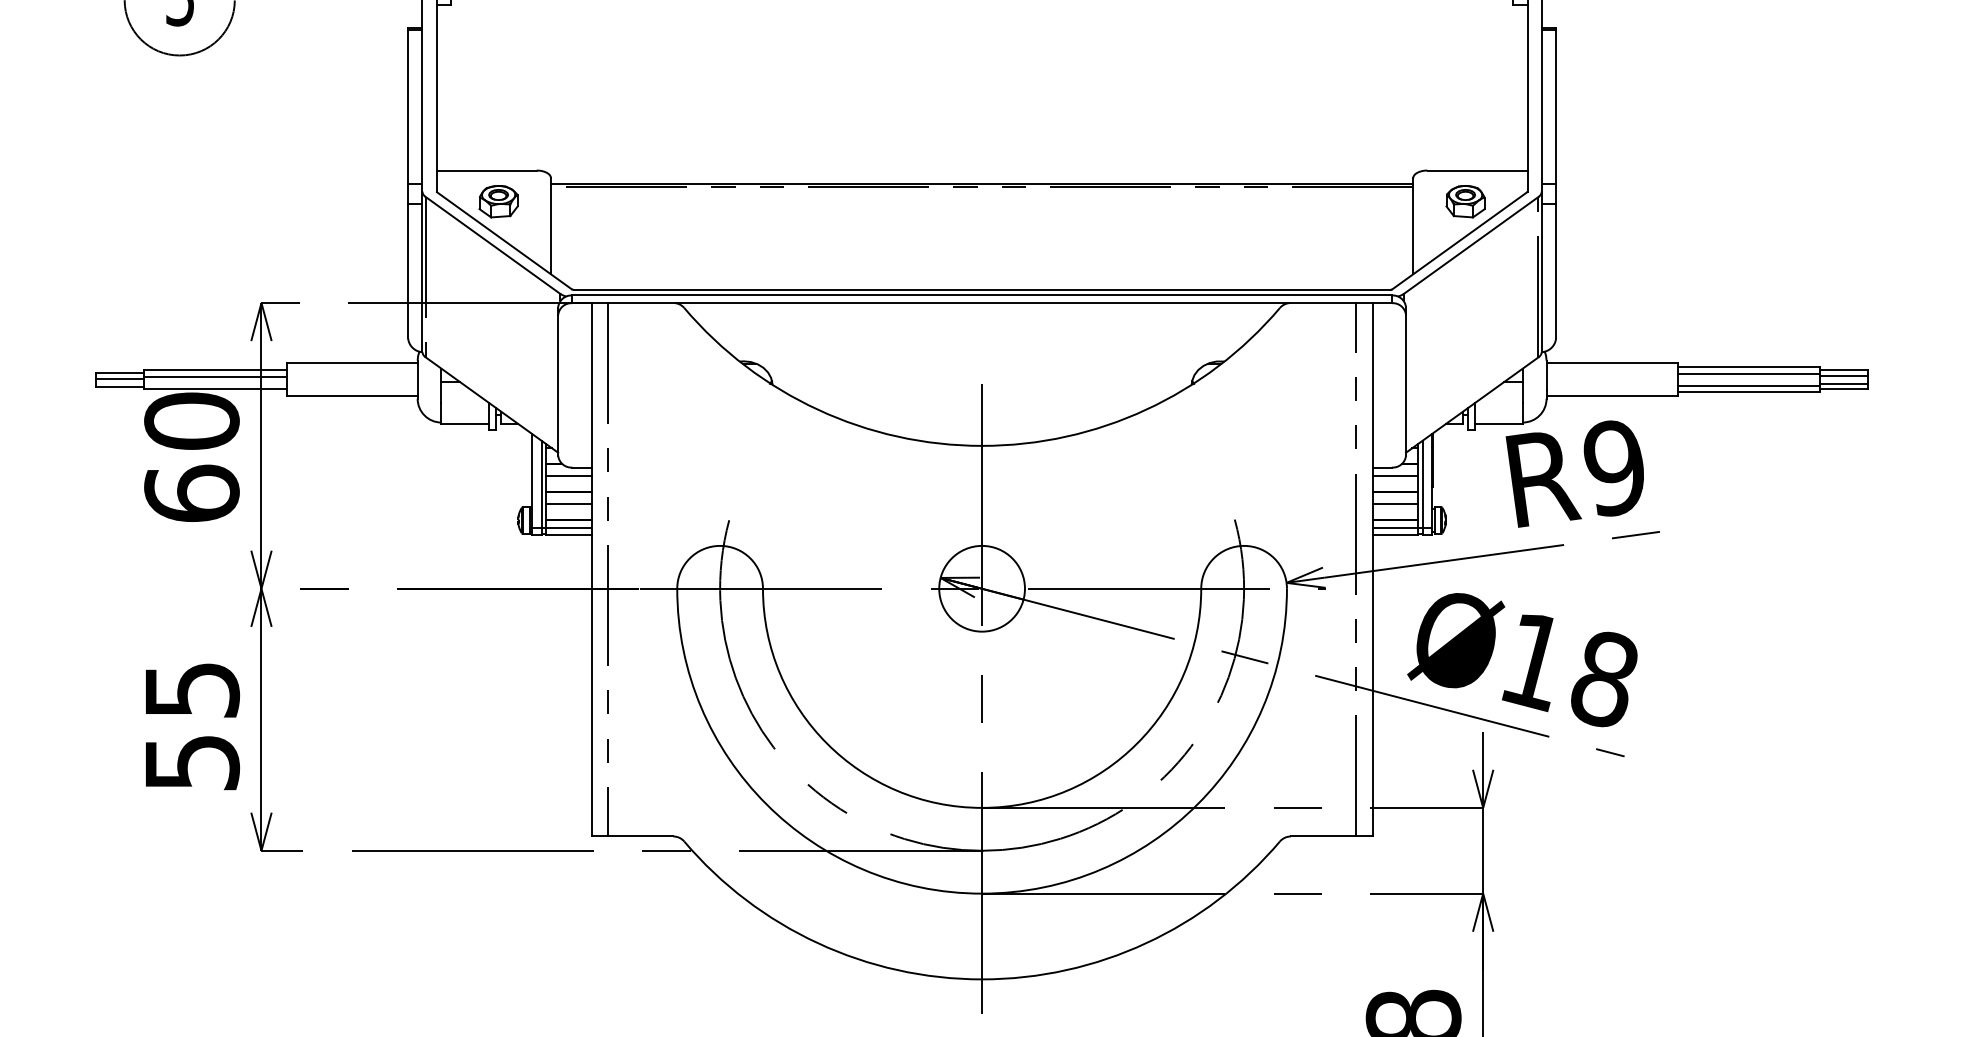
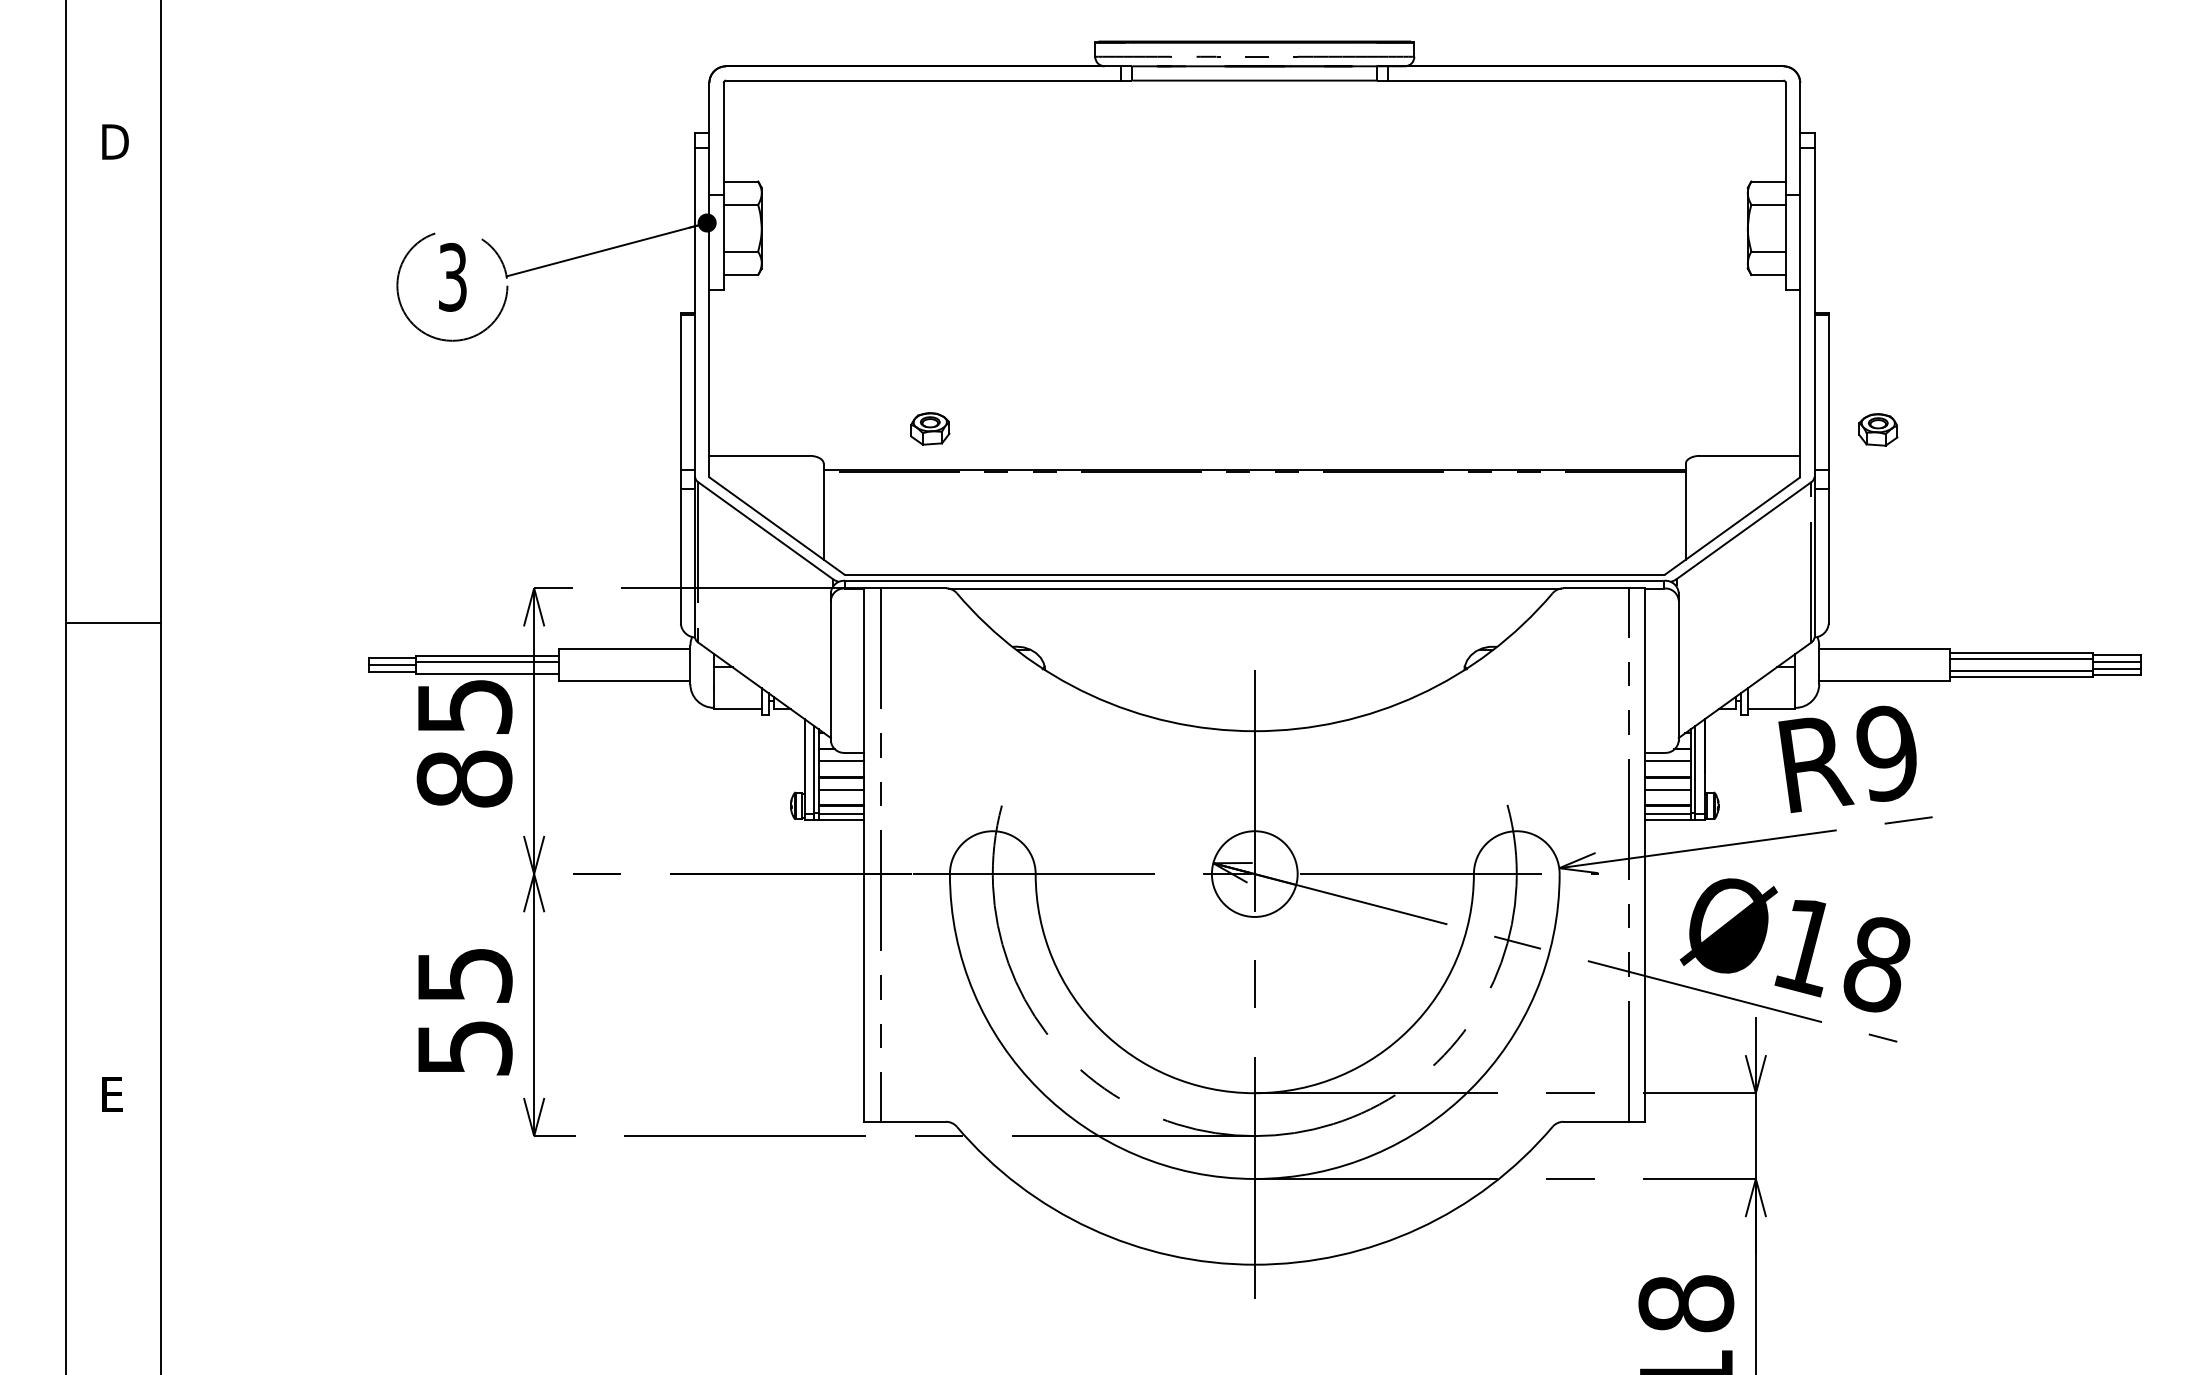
part: (498, 201) -> (930, 428), moved
part: (1465, 201) -> (1878, 429), moved
text: (191, 457) -> (464, 742), 60 -> 85

